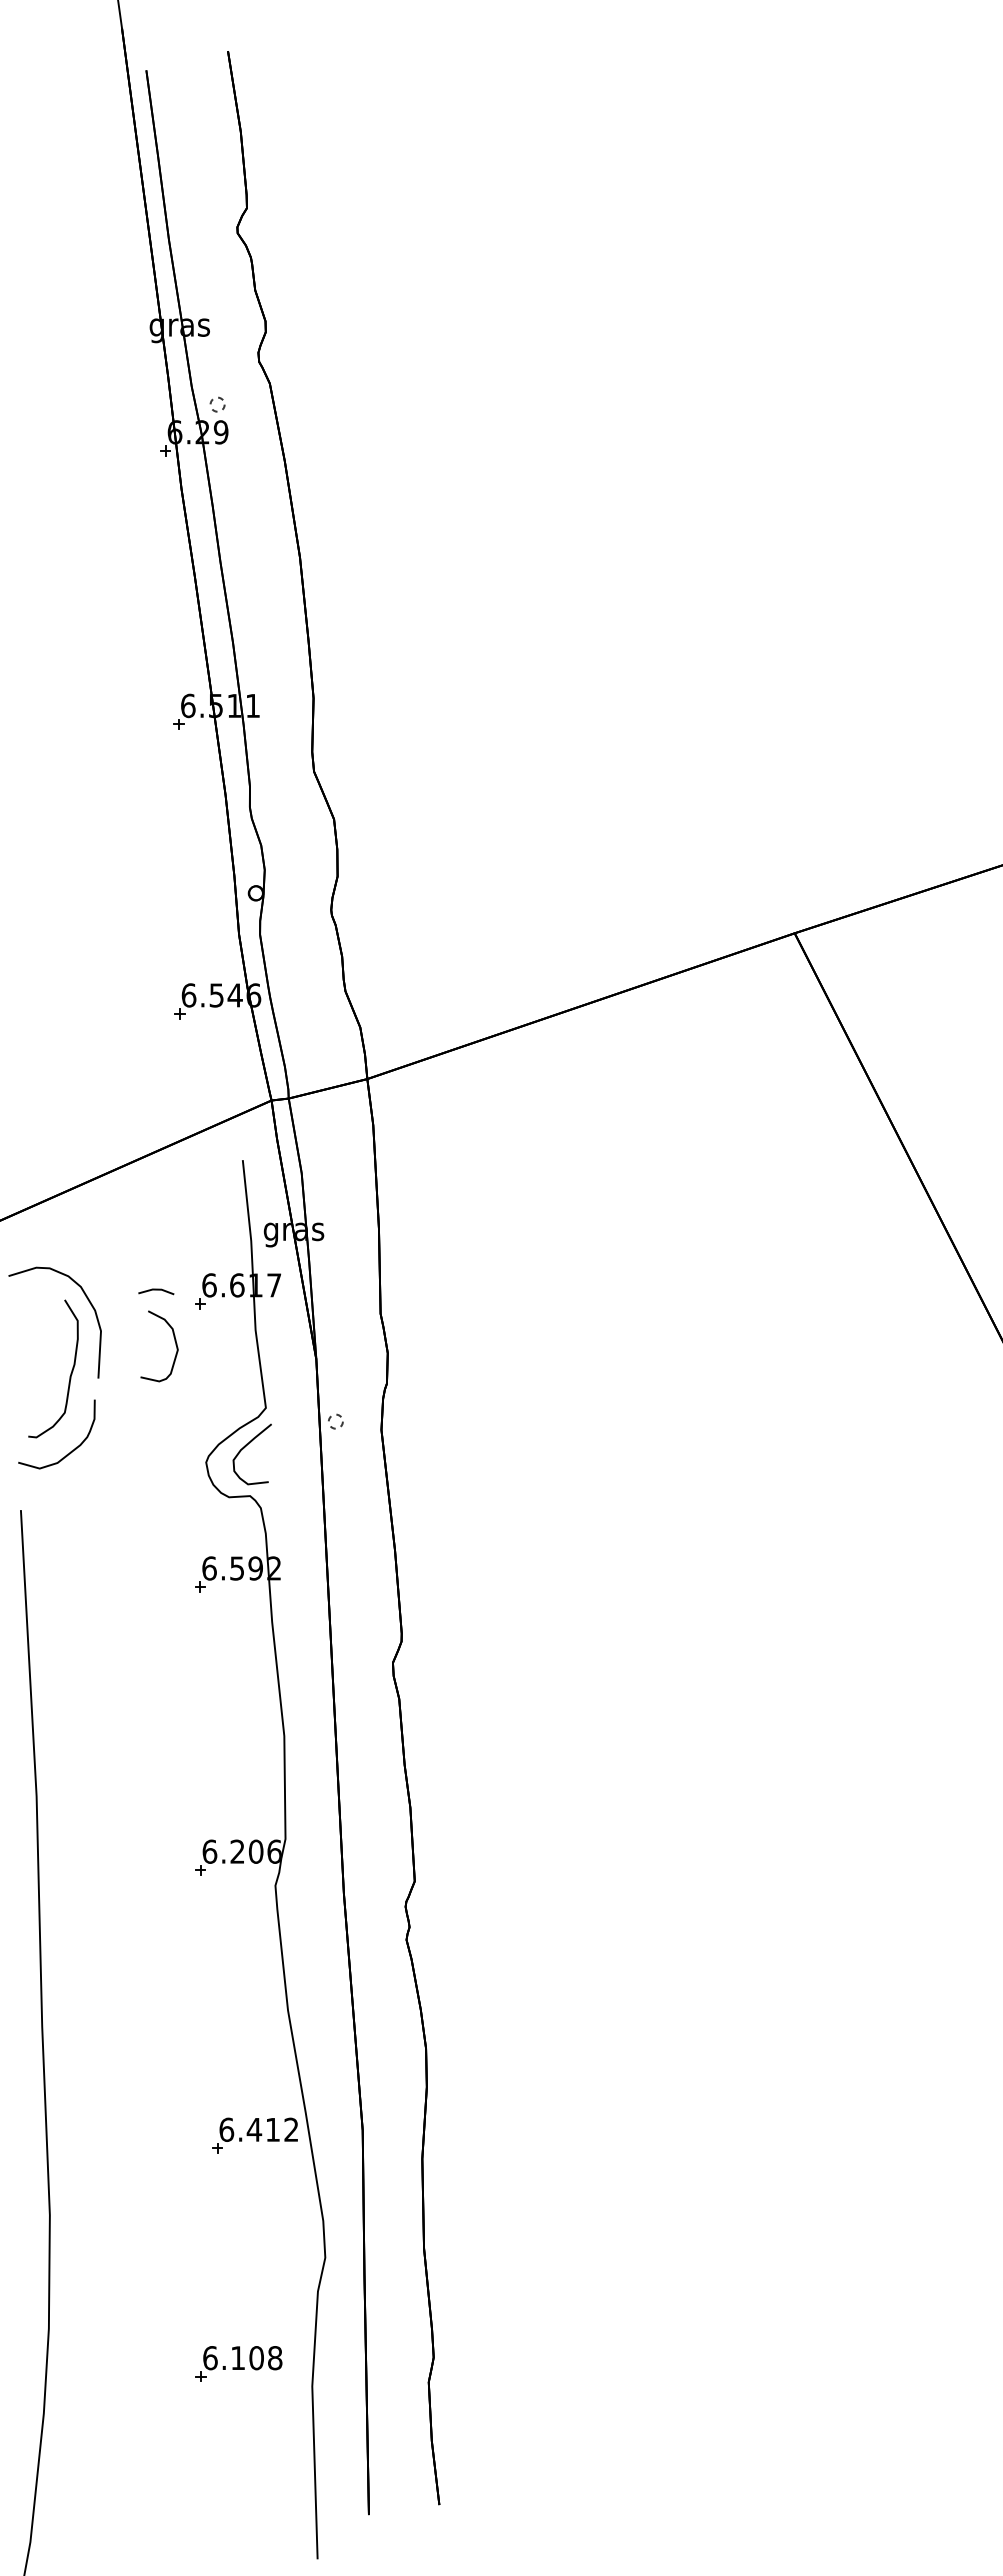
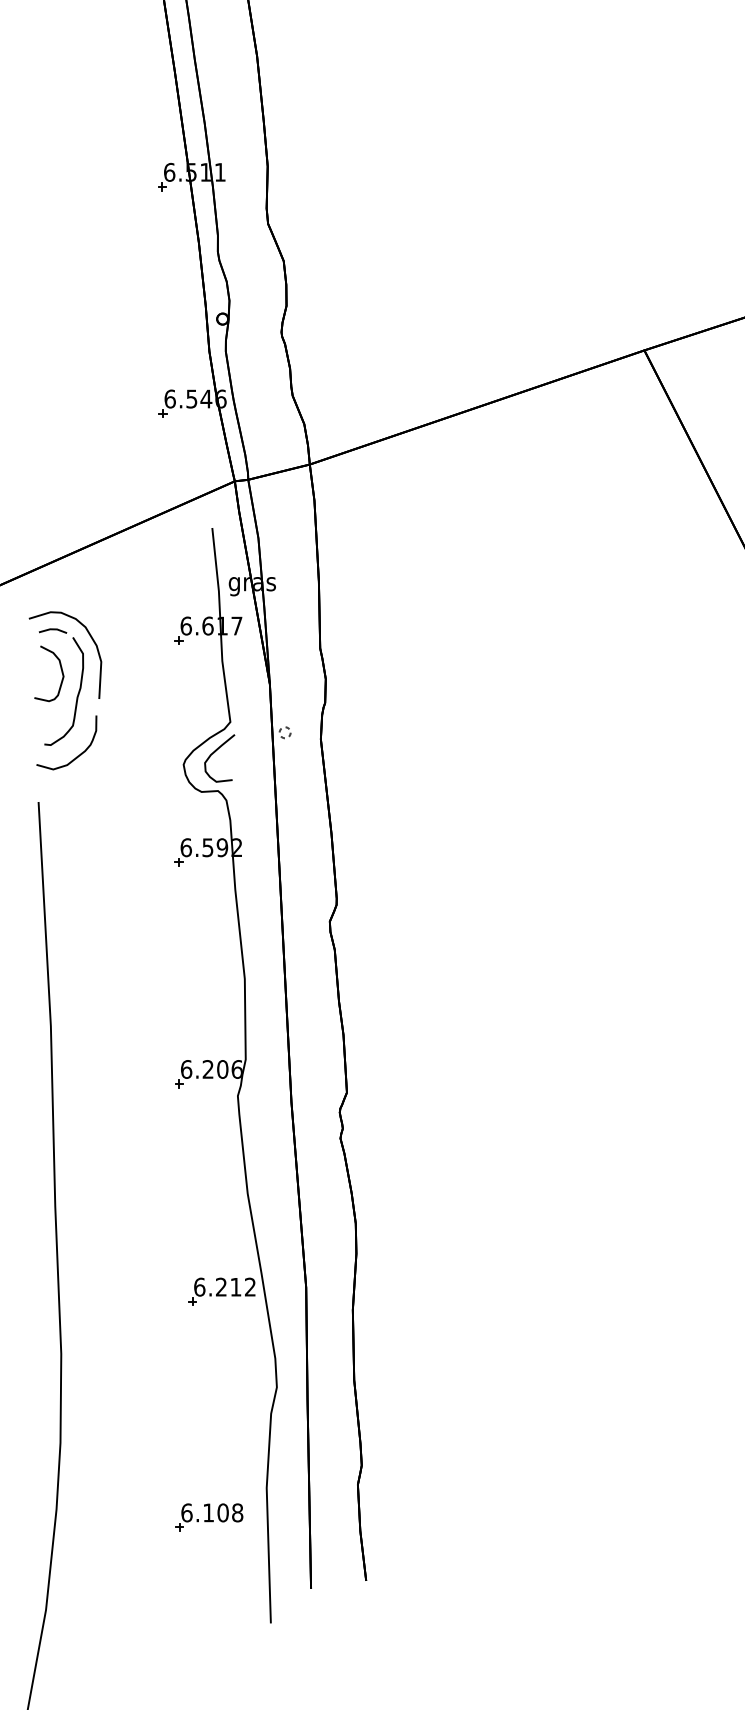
line: (156, 1290) -> (53, 630), moved
curve: (174, 1341) -> (60, 670), moved
text: (254, 2129) -> (221, 1286), 6.412 -> 6.212
part: (238, 2363) -> (208, 1517), moved

